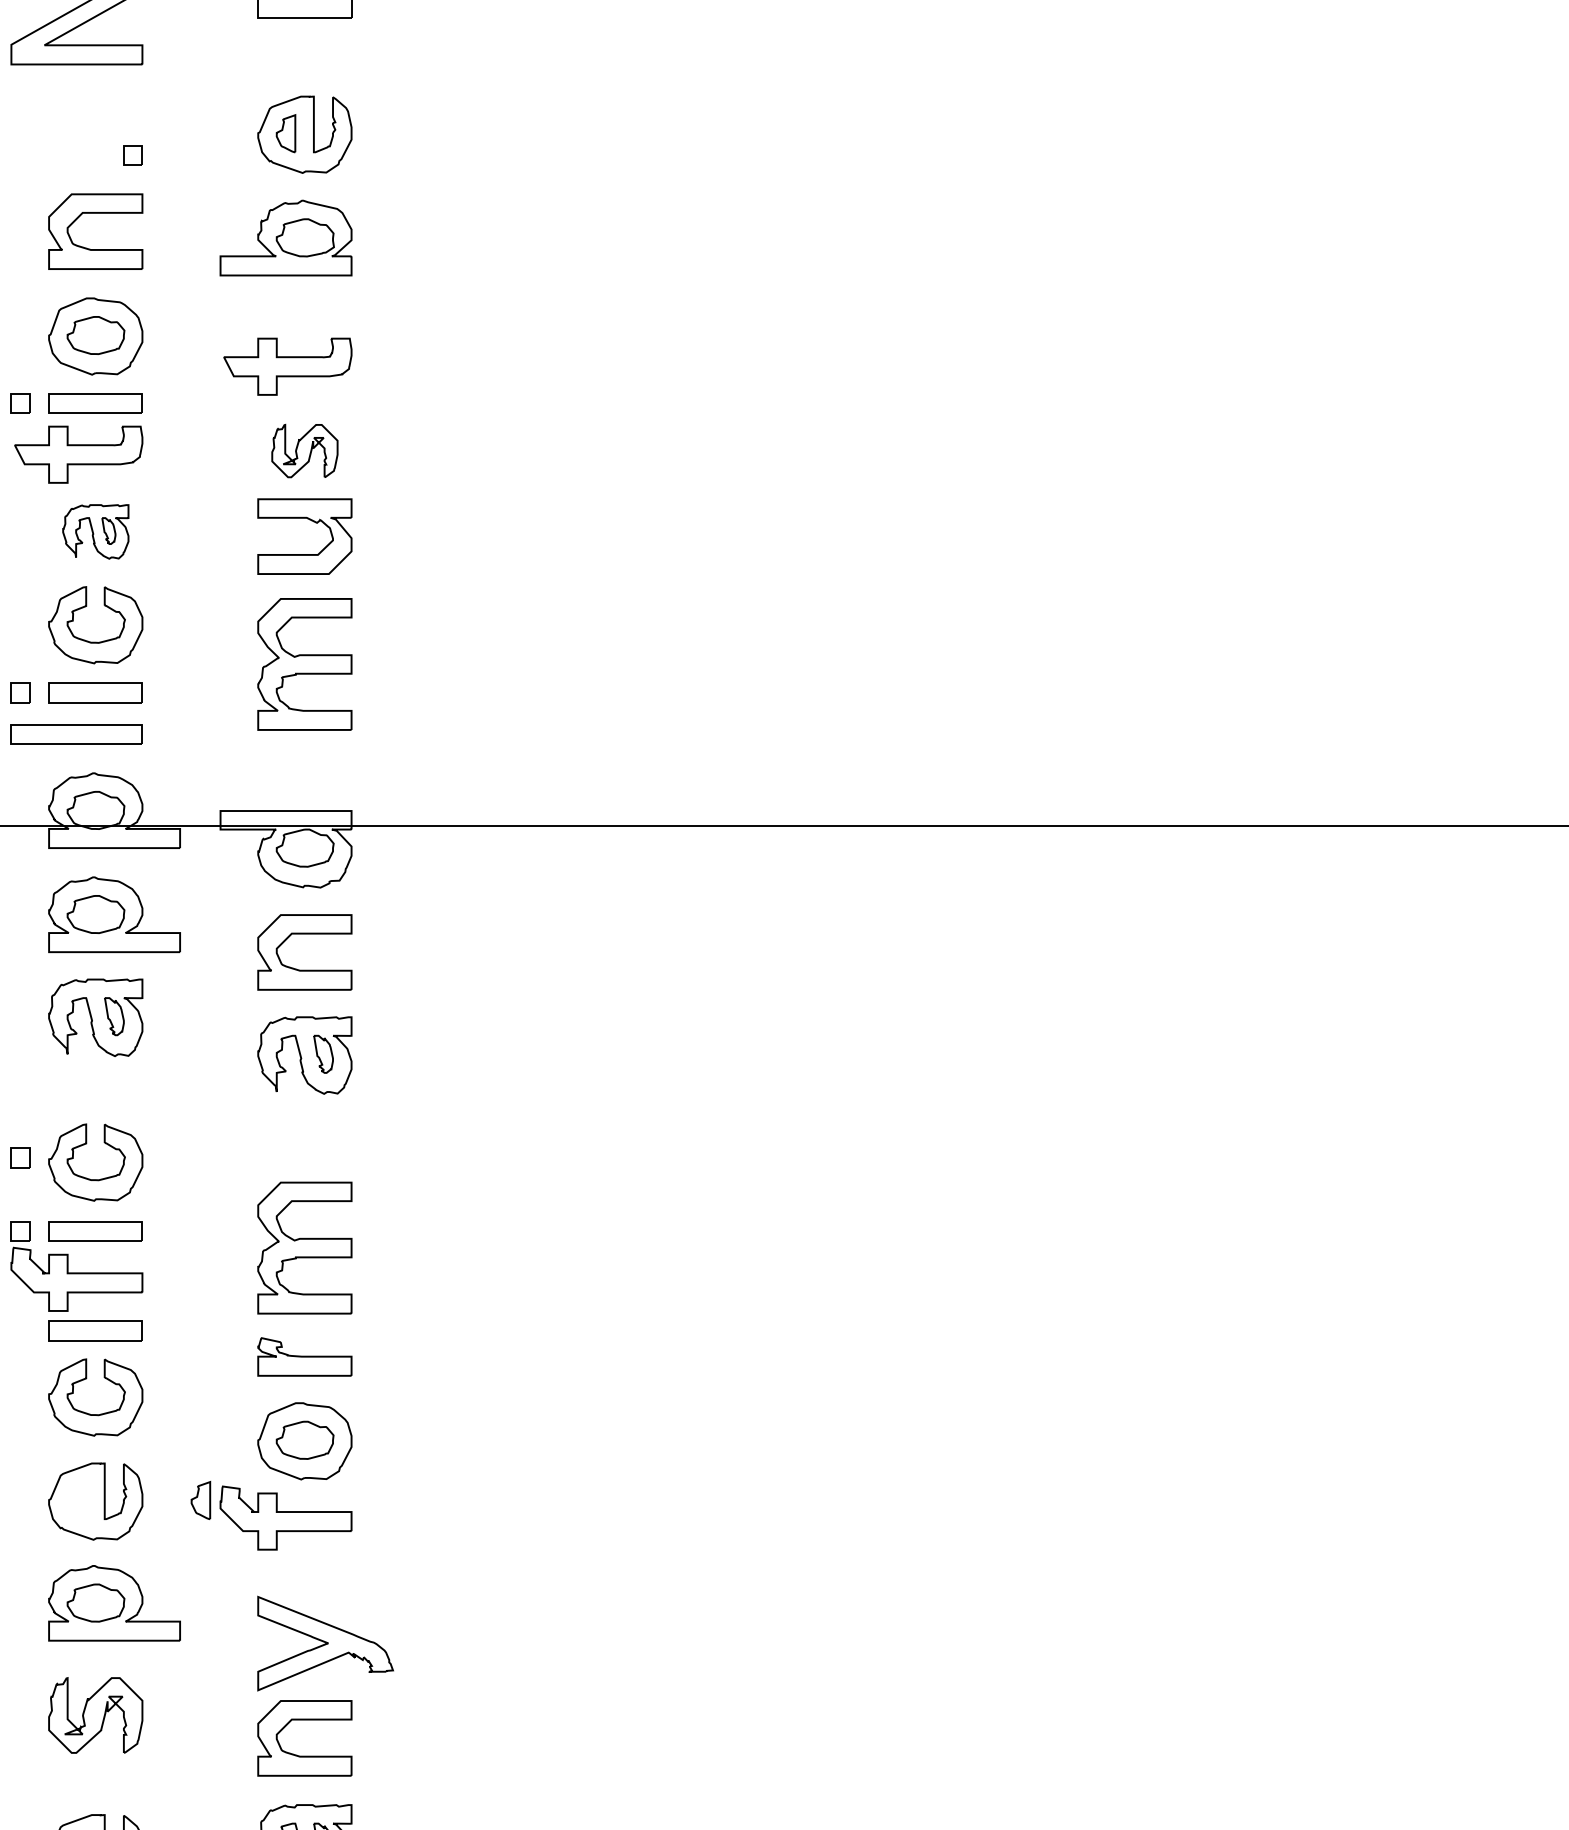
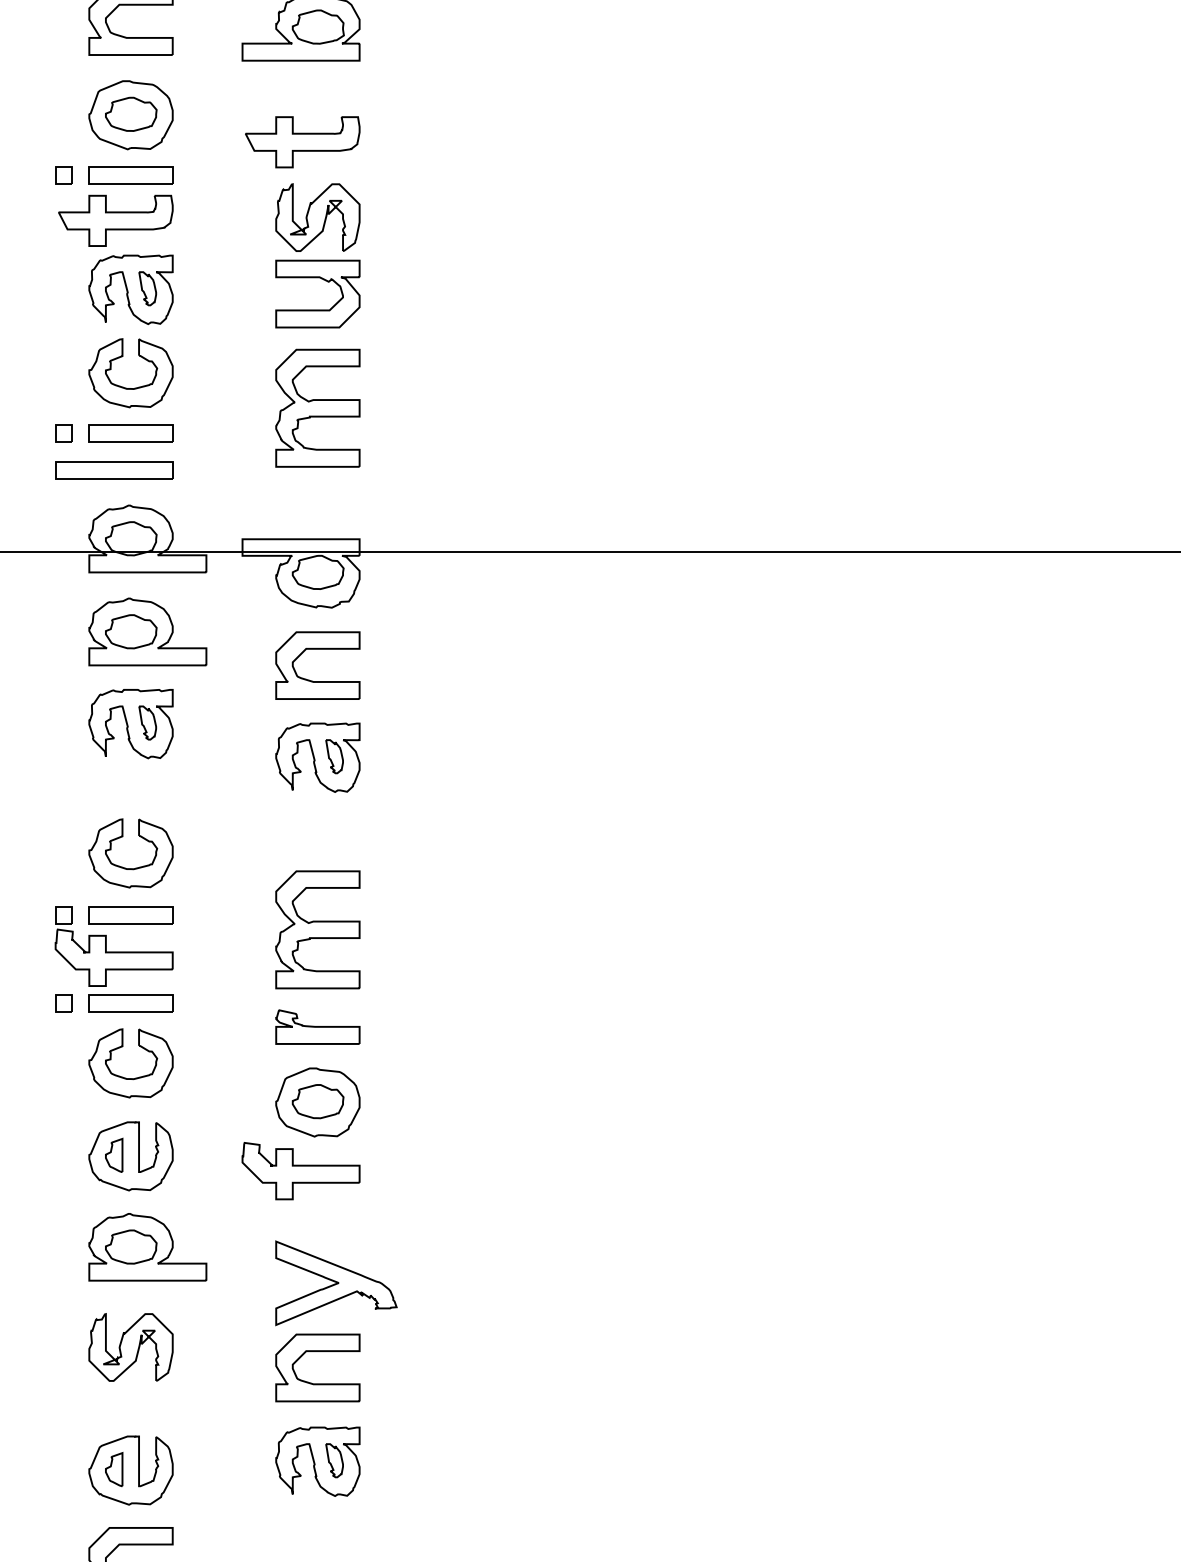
part: (304, 450) -> (317, 217), size x1.43
part: (95, 531) -> (130, 289), size x1.43
part: (20, 1157) -> (63, 1003), moved
part: (200, 1500) -> (113, 1155), moved

